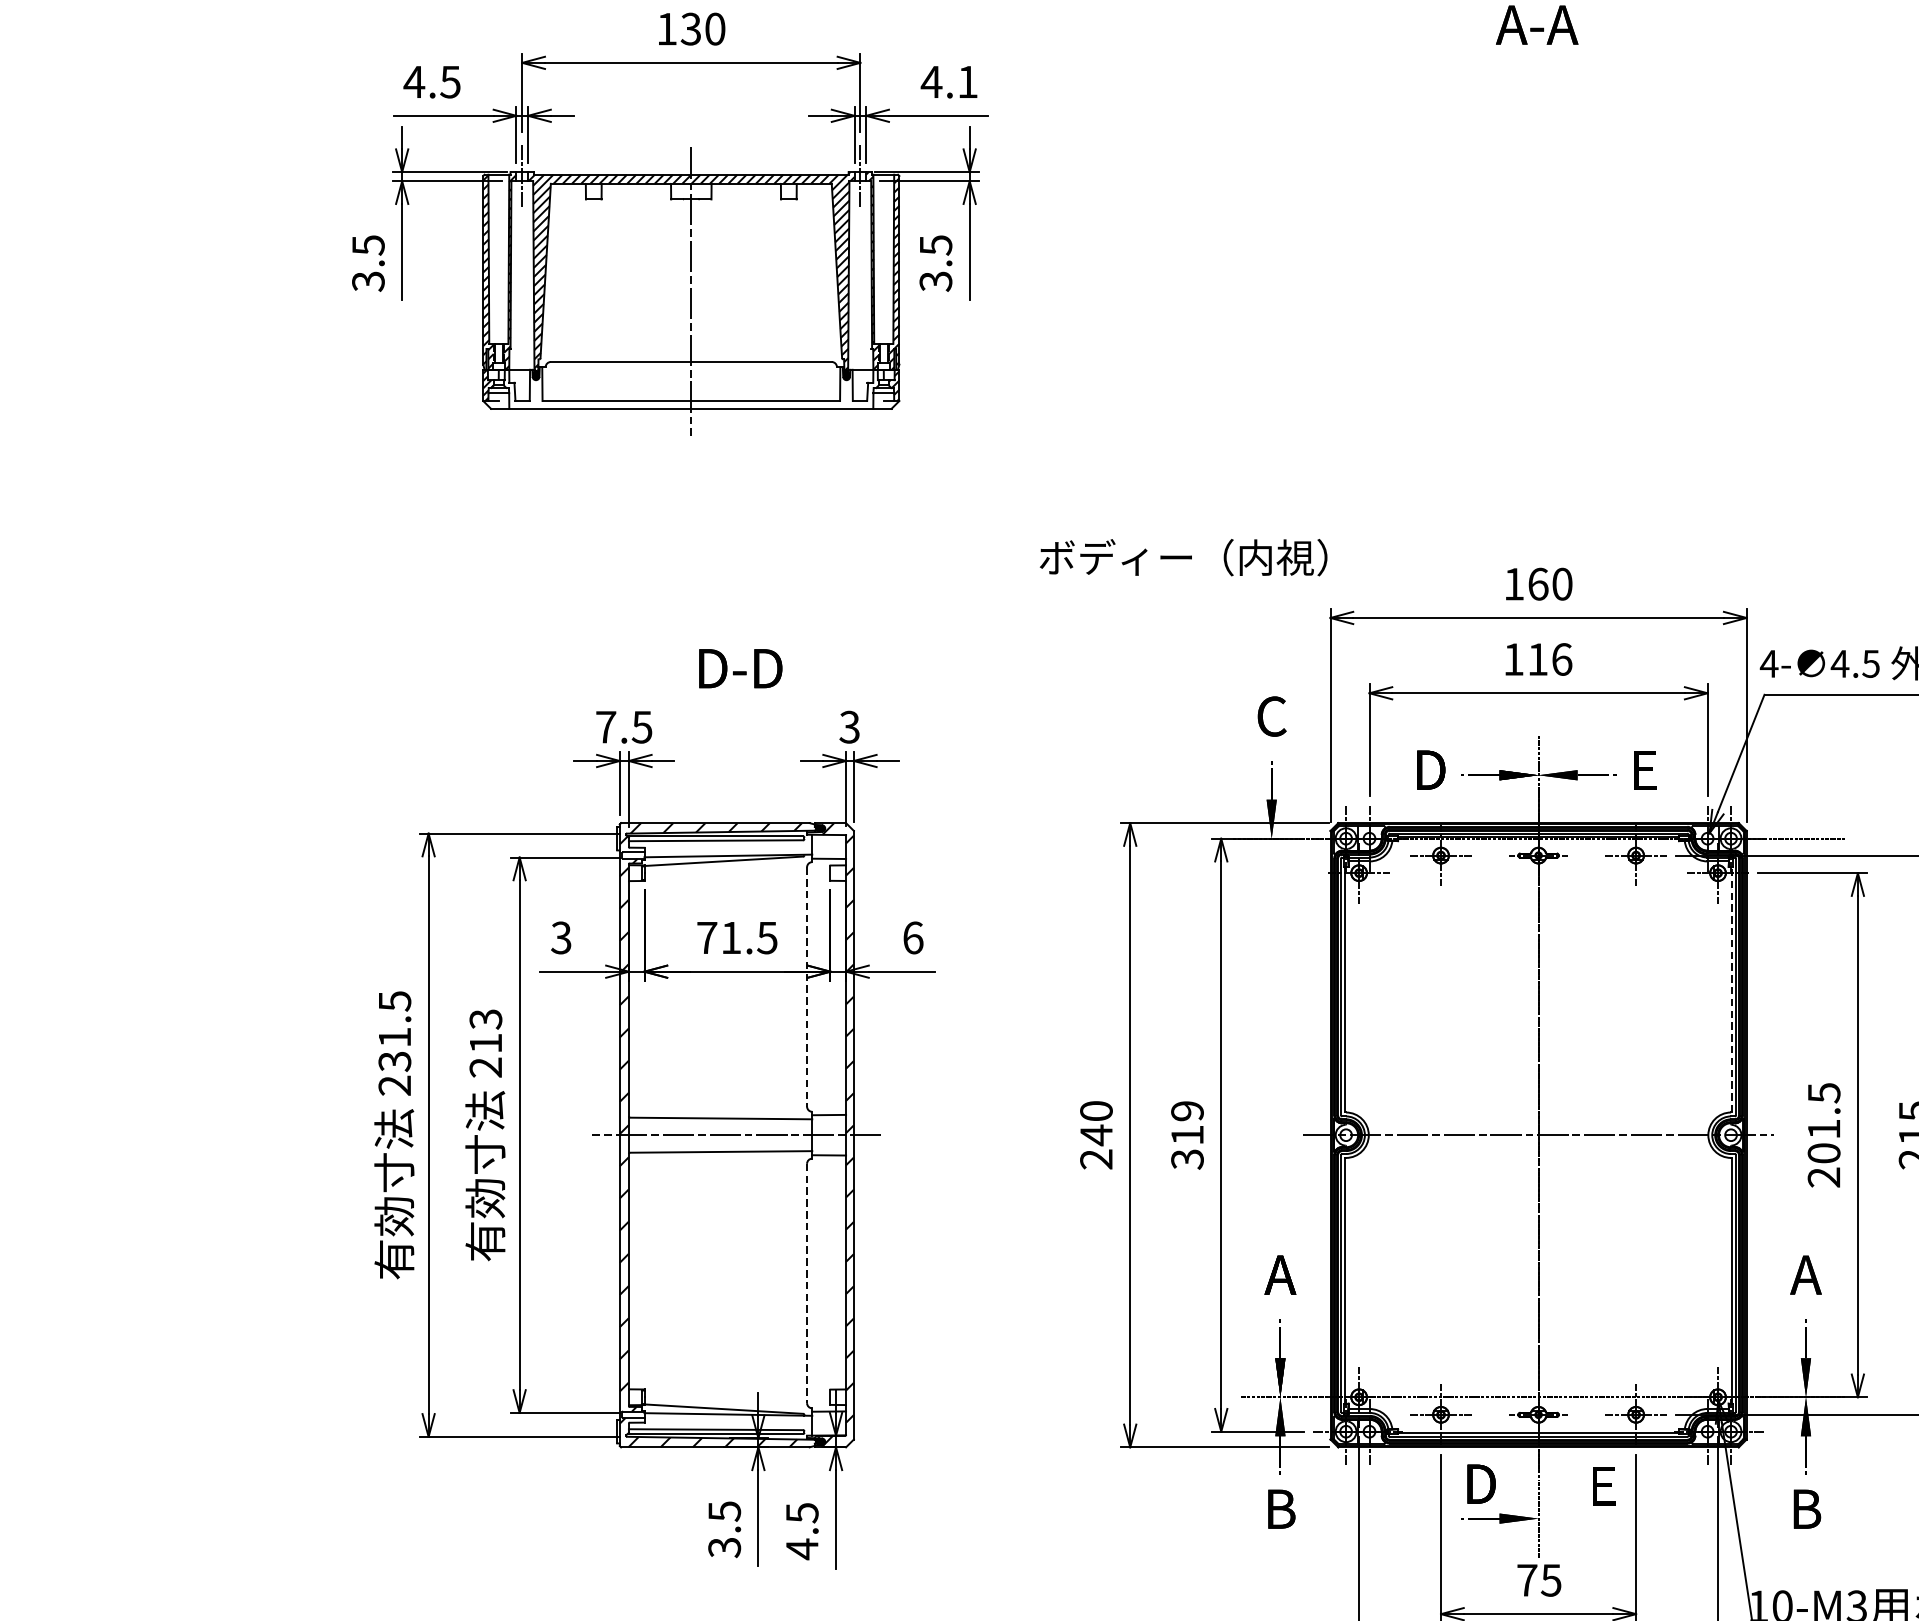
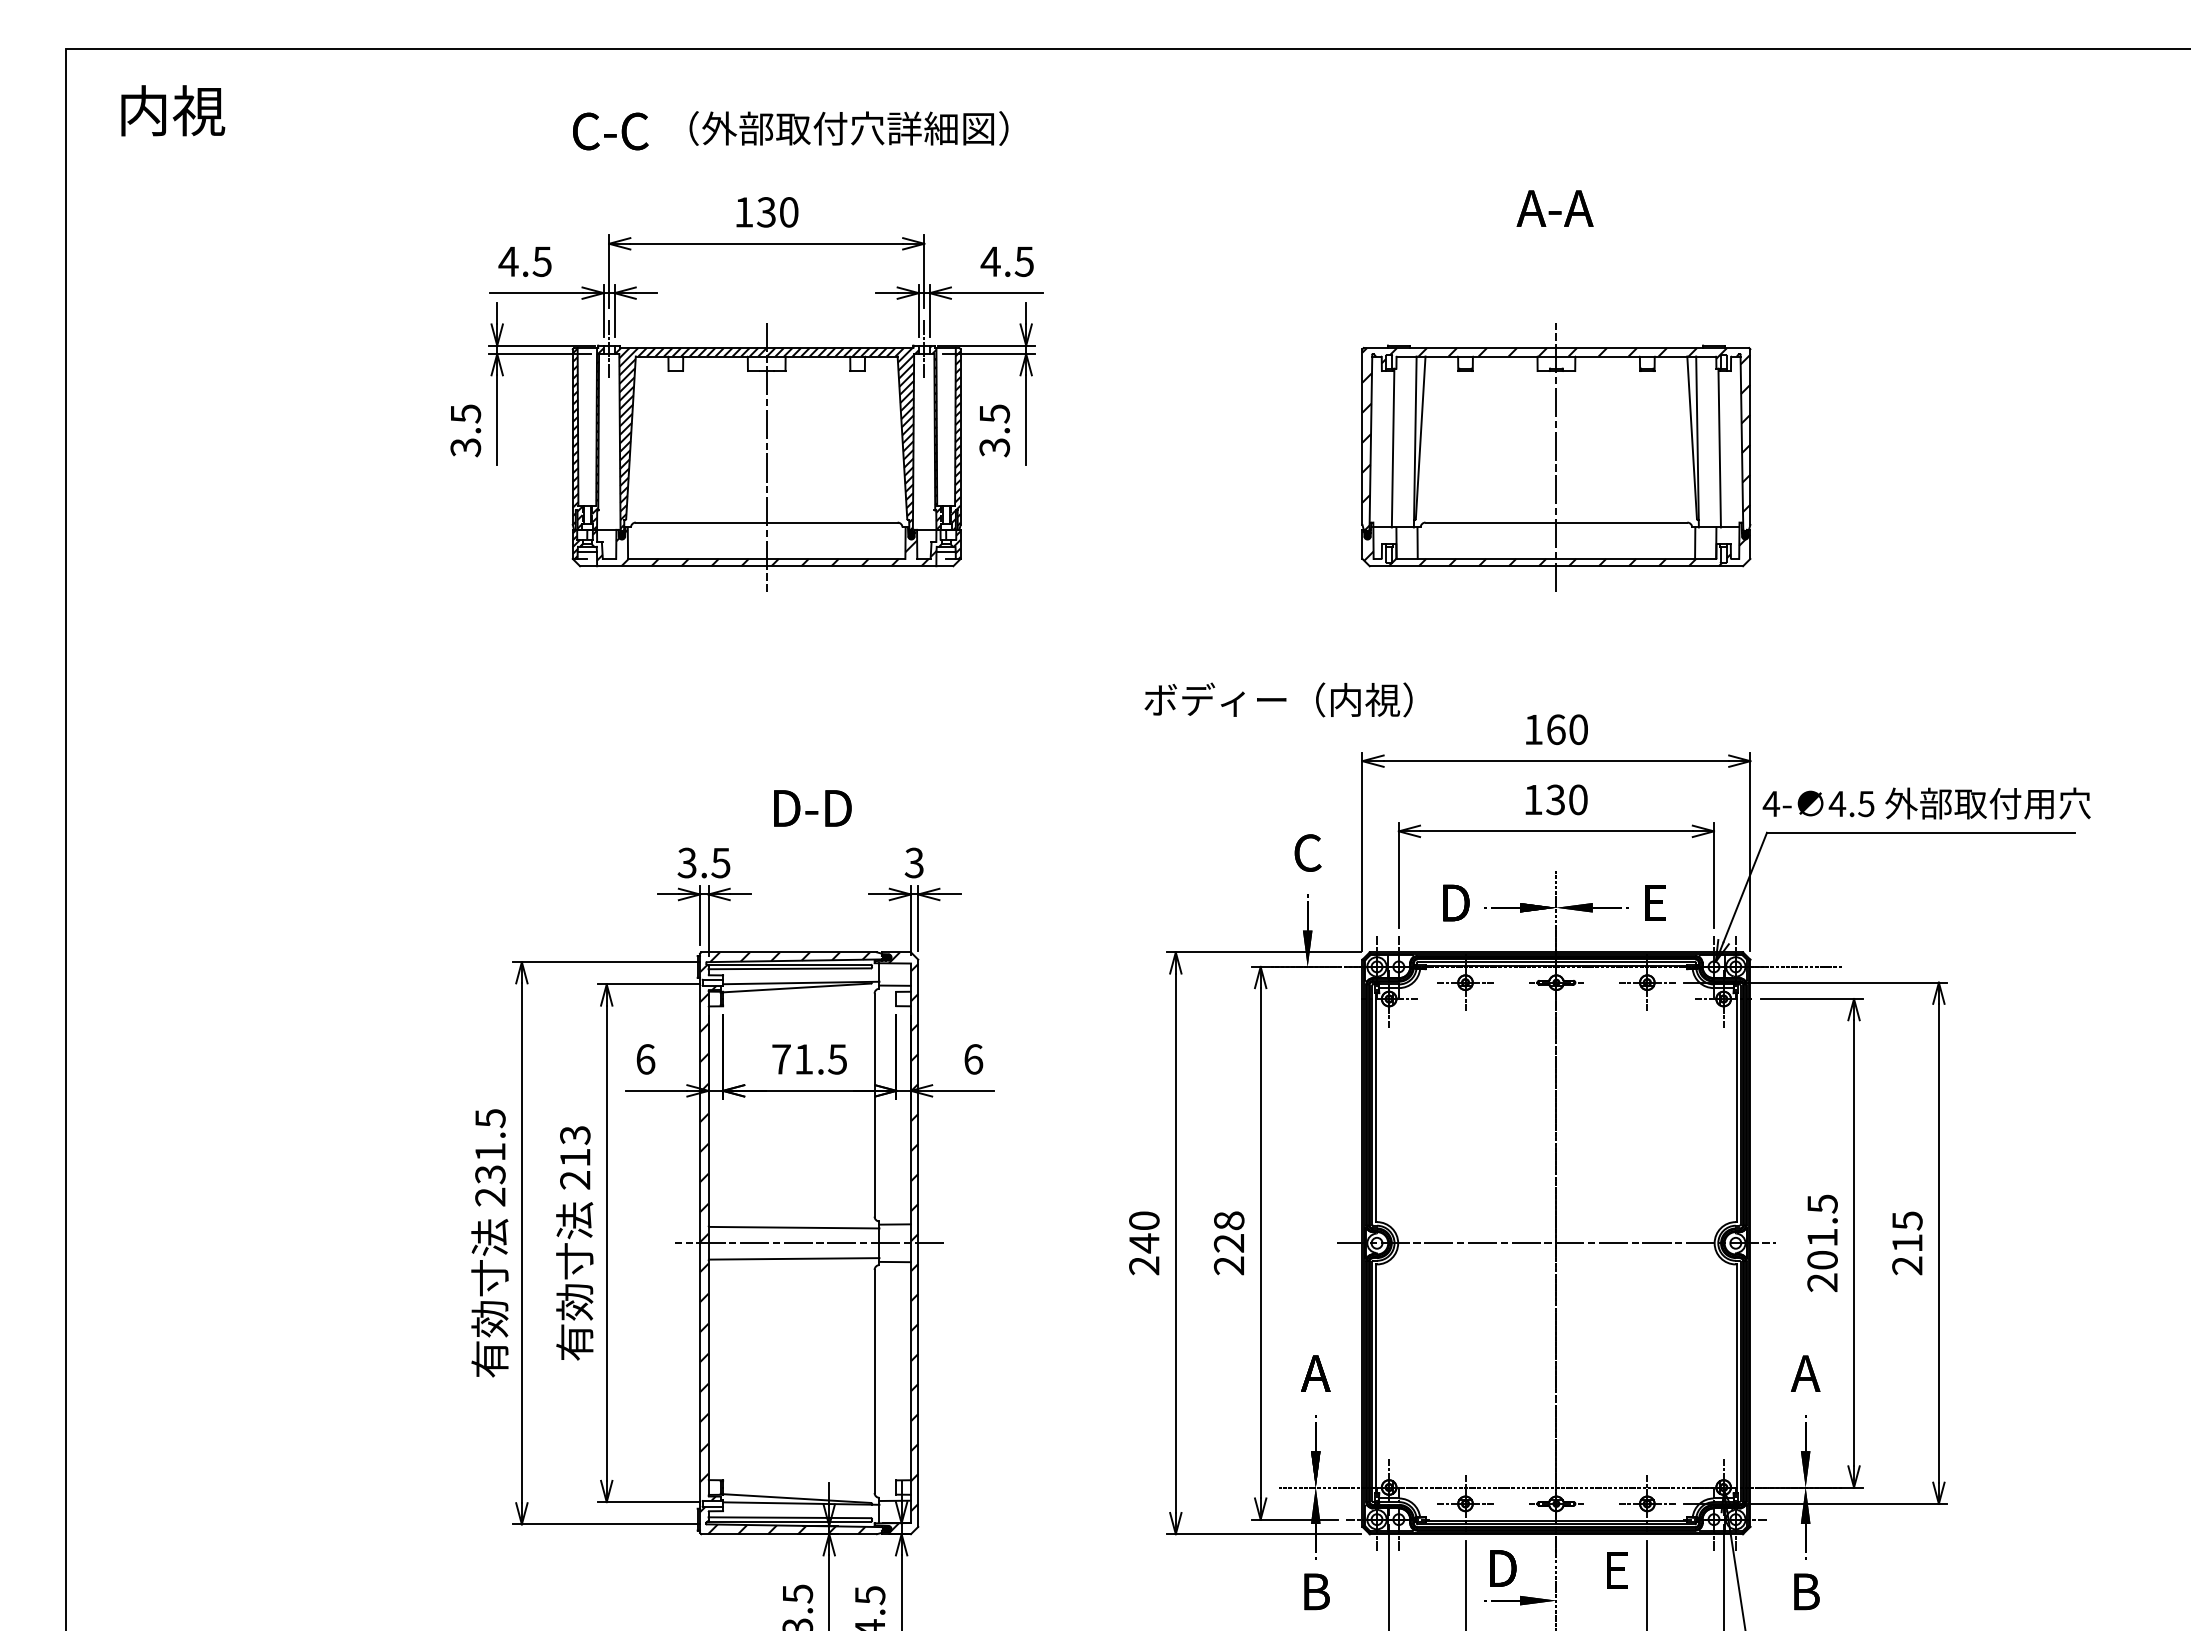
text: (966, 81) -> (1023, 261), 4.1 -> 4.5
part: (1538, 292) -> (1556, 457), added
hatch: (688, 388) -> (764, 547), added
text: (1183, 557) -> (1278, 699), moved
text: (1549, 659) -> (1566, 799), 116 -> 130
text: (605, 726) -> (686, 862), 7.5 -> 3.5
text: (561, 938) -> (645, 1059), 3 -> 6
line: (806, 987) -> (874, 1105), dashed -> solid
line: (1731, 989) -> (1736, 1107), dashed -> solid
text: (1186, 1135) -> (1228, 1243), 319 -> 228
line: (806, 1283) -> (874, 1381), dashed -> solid

